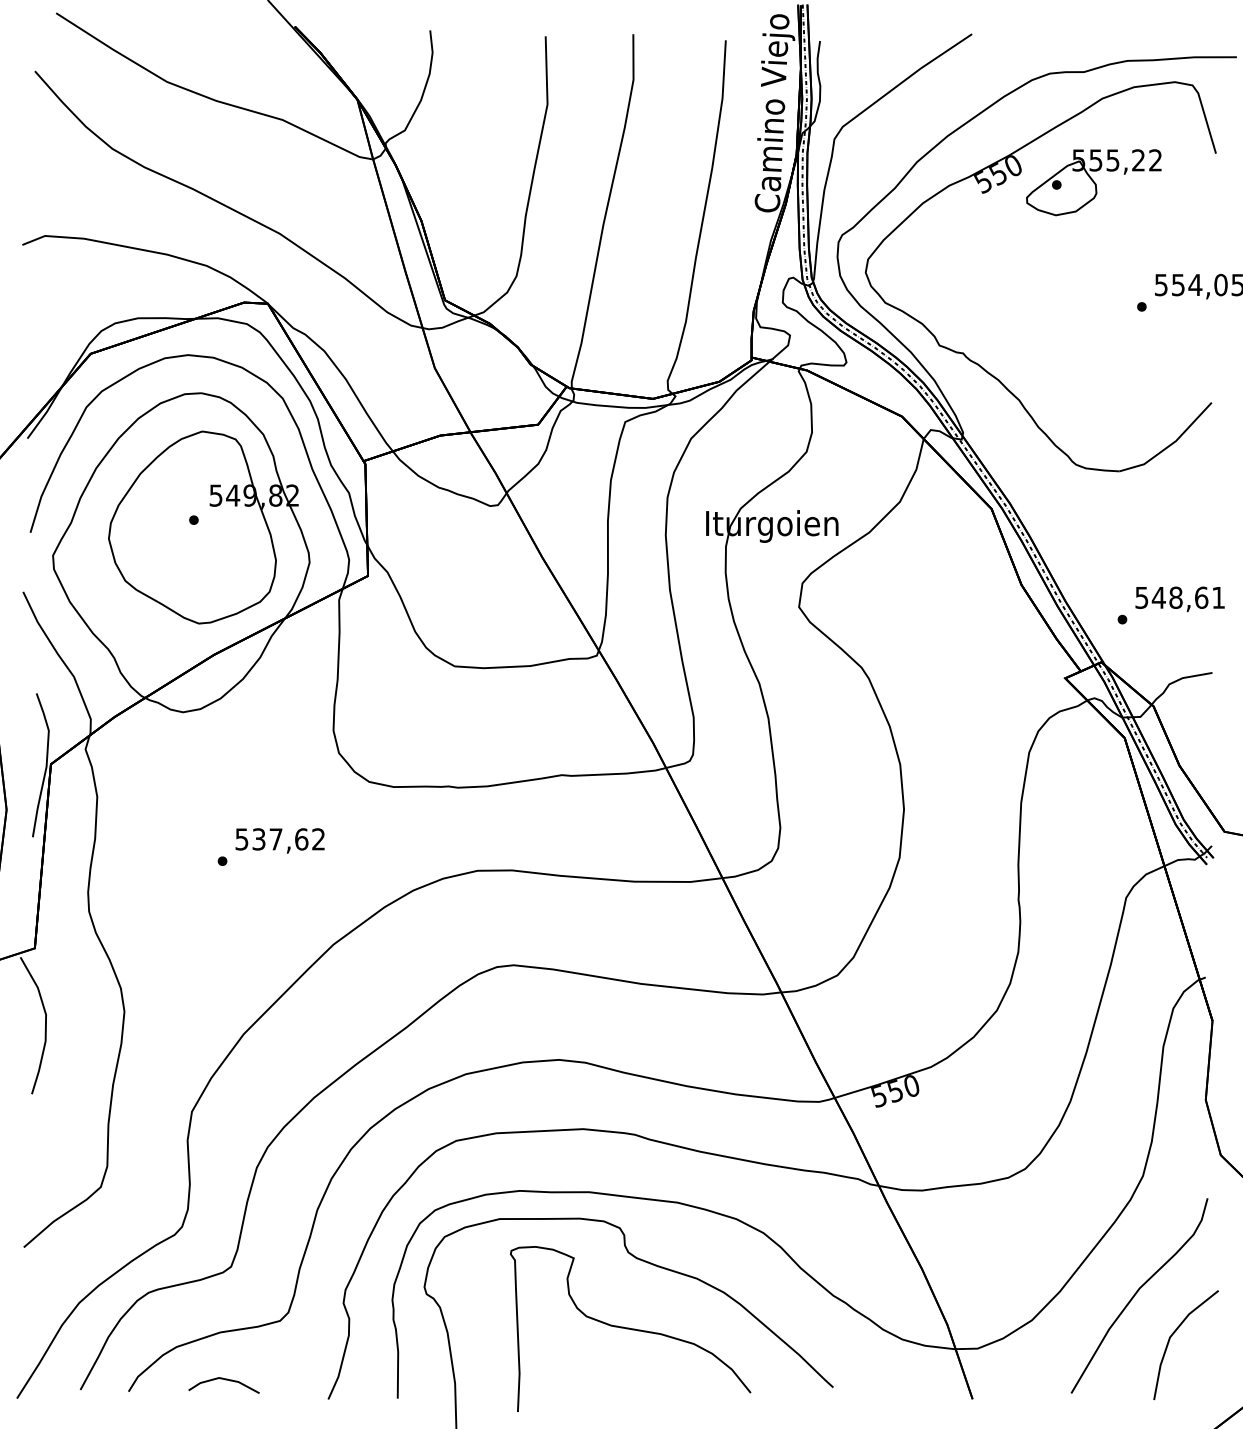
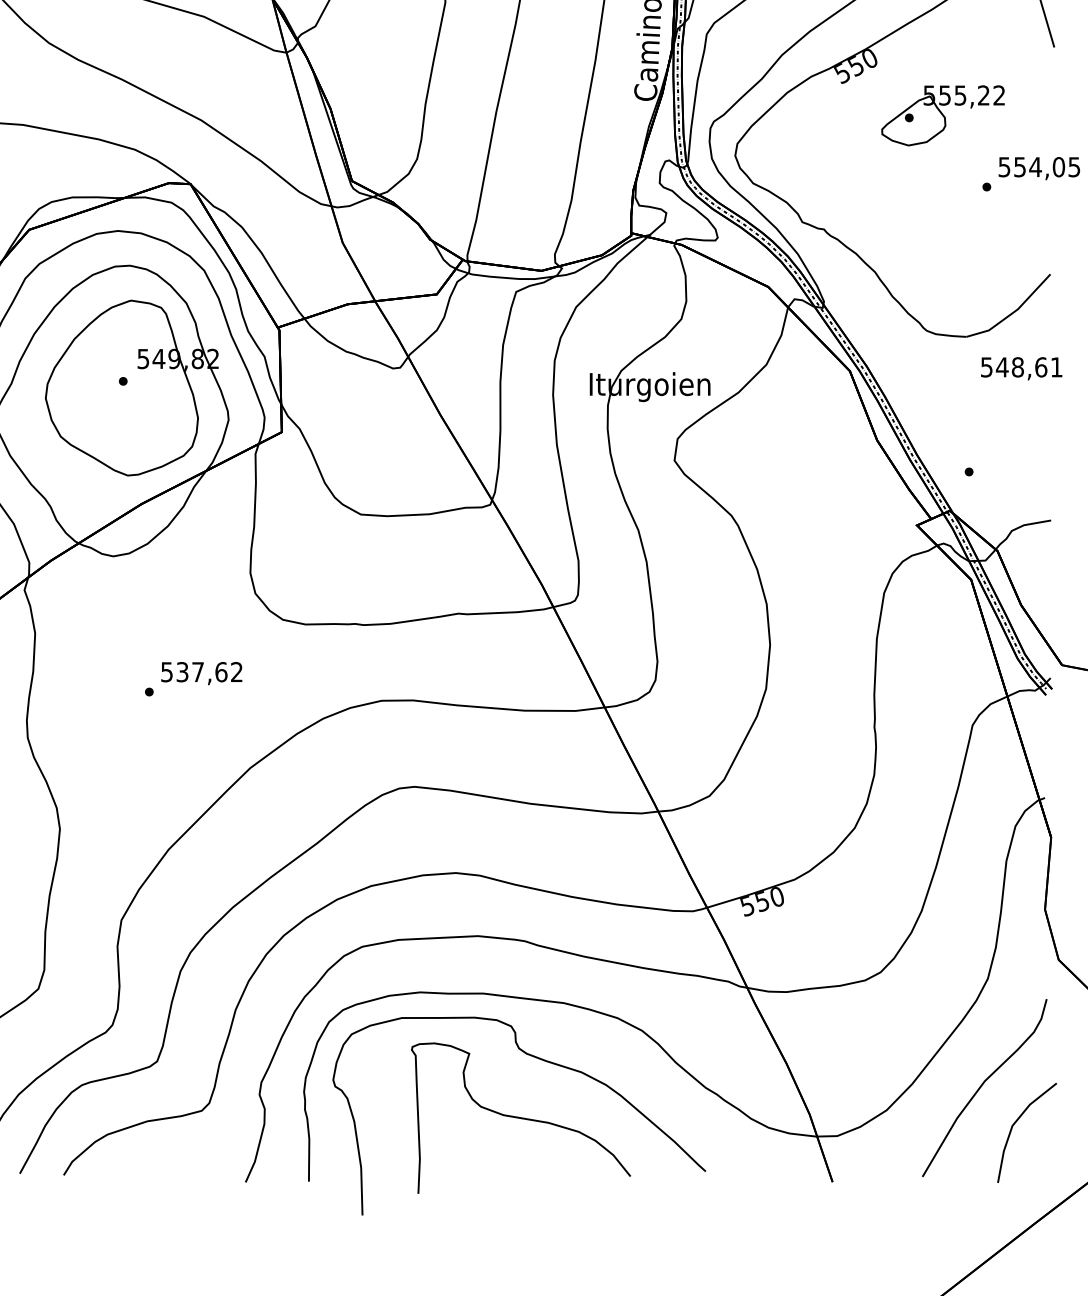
part: (1093, 182) -> (942, 115), moved
text: (1179, 599) -> (1021, 368), moved
line: (225, 1380) -> (152, 1165), removed

